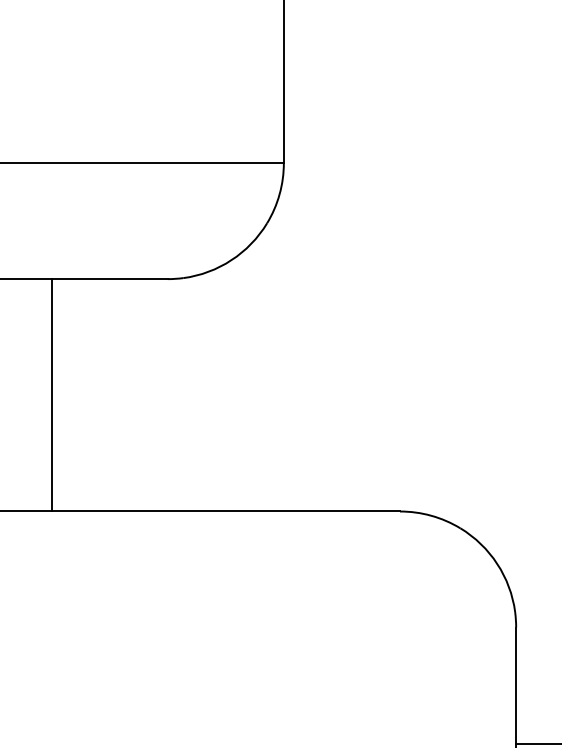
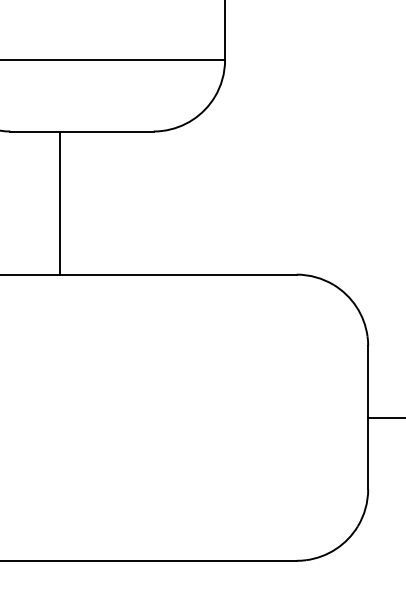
line: (52, 394) -> (60, 202), moved

